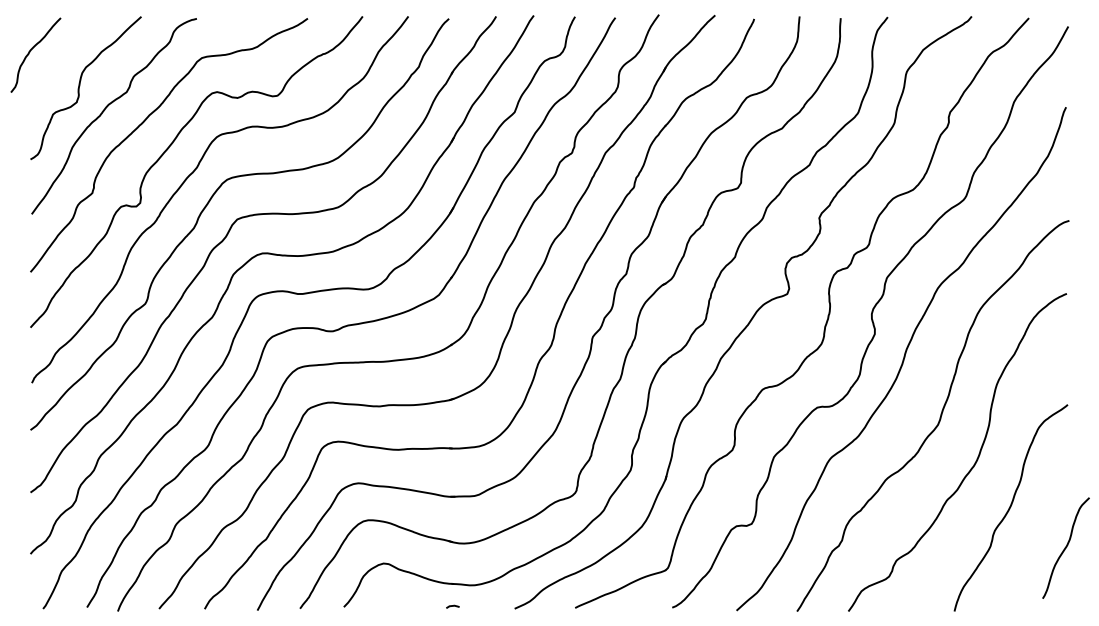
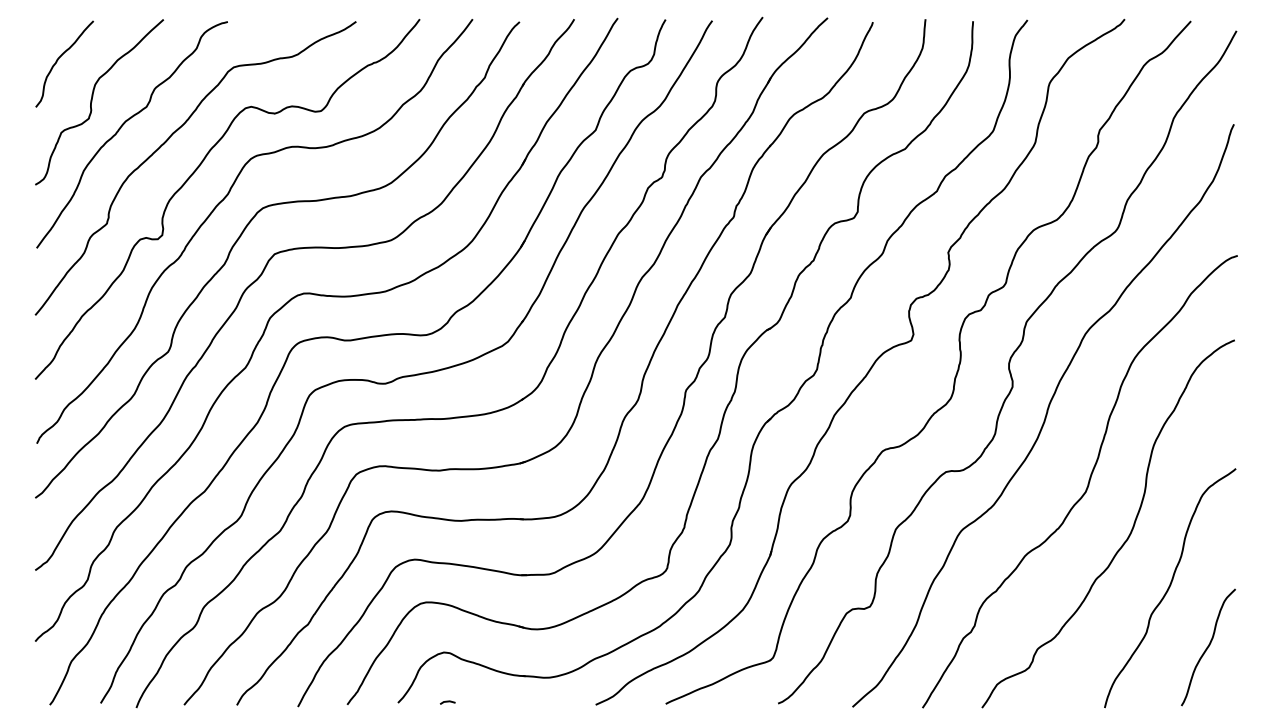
curve: (30, 52) -> (58, 60), moved
curve: (1065, 547) -> (1207, 646), moved
line: (452, 606) -> (447, 702), moved

